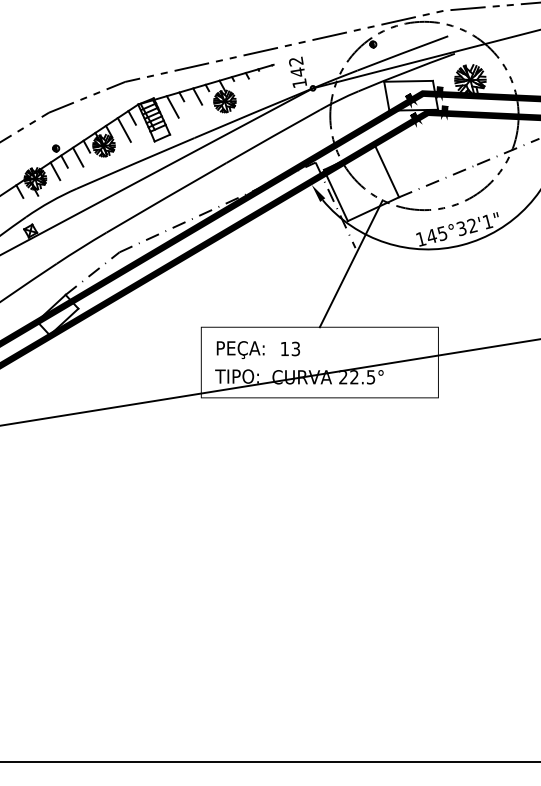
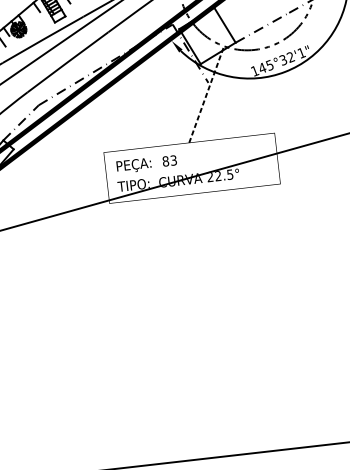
line: (123, 129) -> (31, 16), removed
line: (351, 263) -> (206, 94), solid -> dashed
text: (284, 348) -> (165, 161), 13 -> 83

